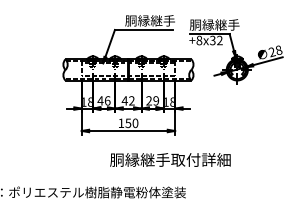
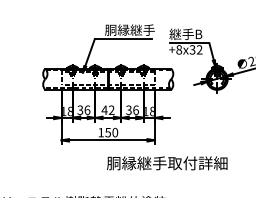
text: (214, 24) -> (194, 33), 胴縁継手 -> 継手B
text: (100, 100) -> (80, 109), 46 -> 36
text: (152, 100) -> (132, 109), 29 -> 36
text: (170, 159) -> (167, 162), moved

